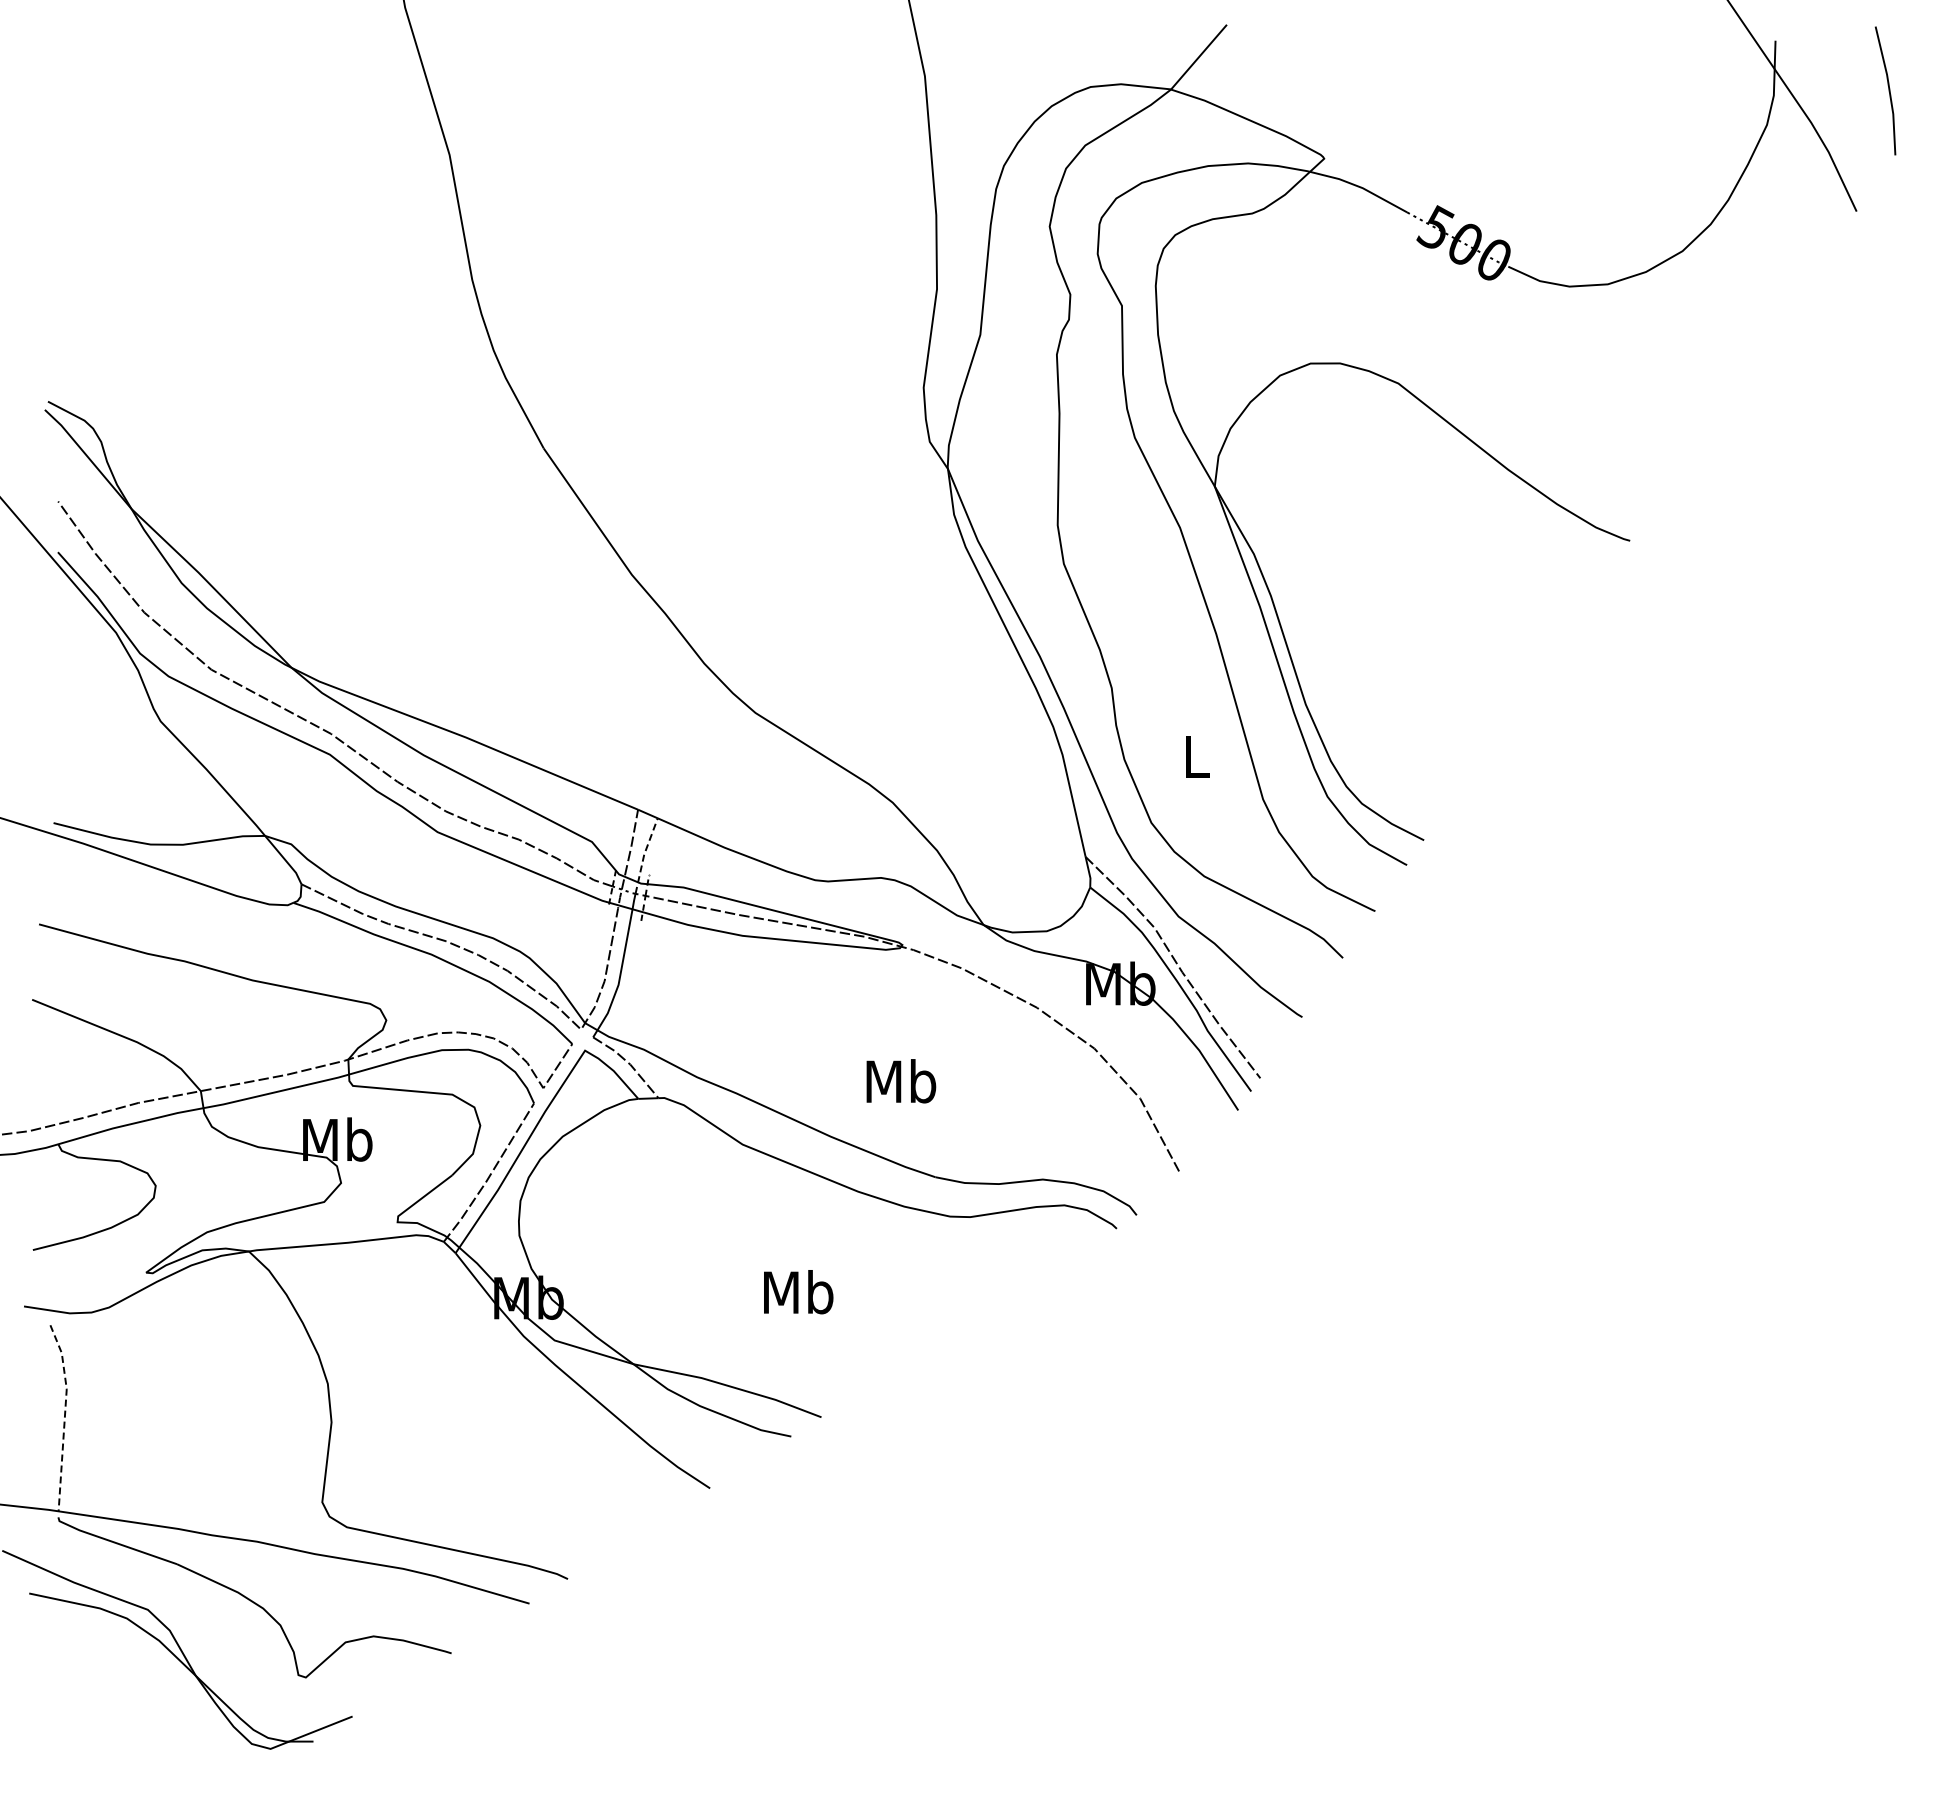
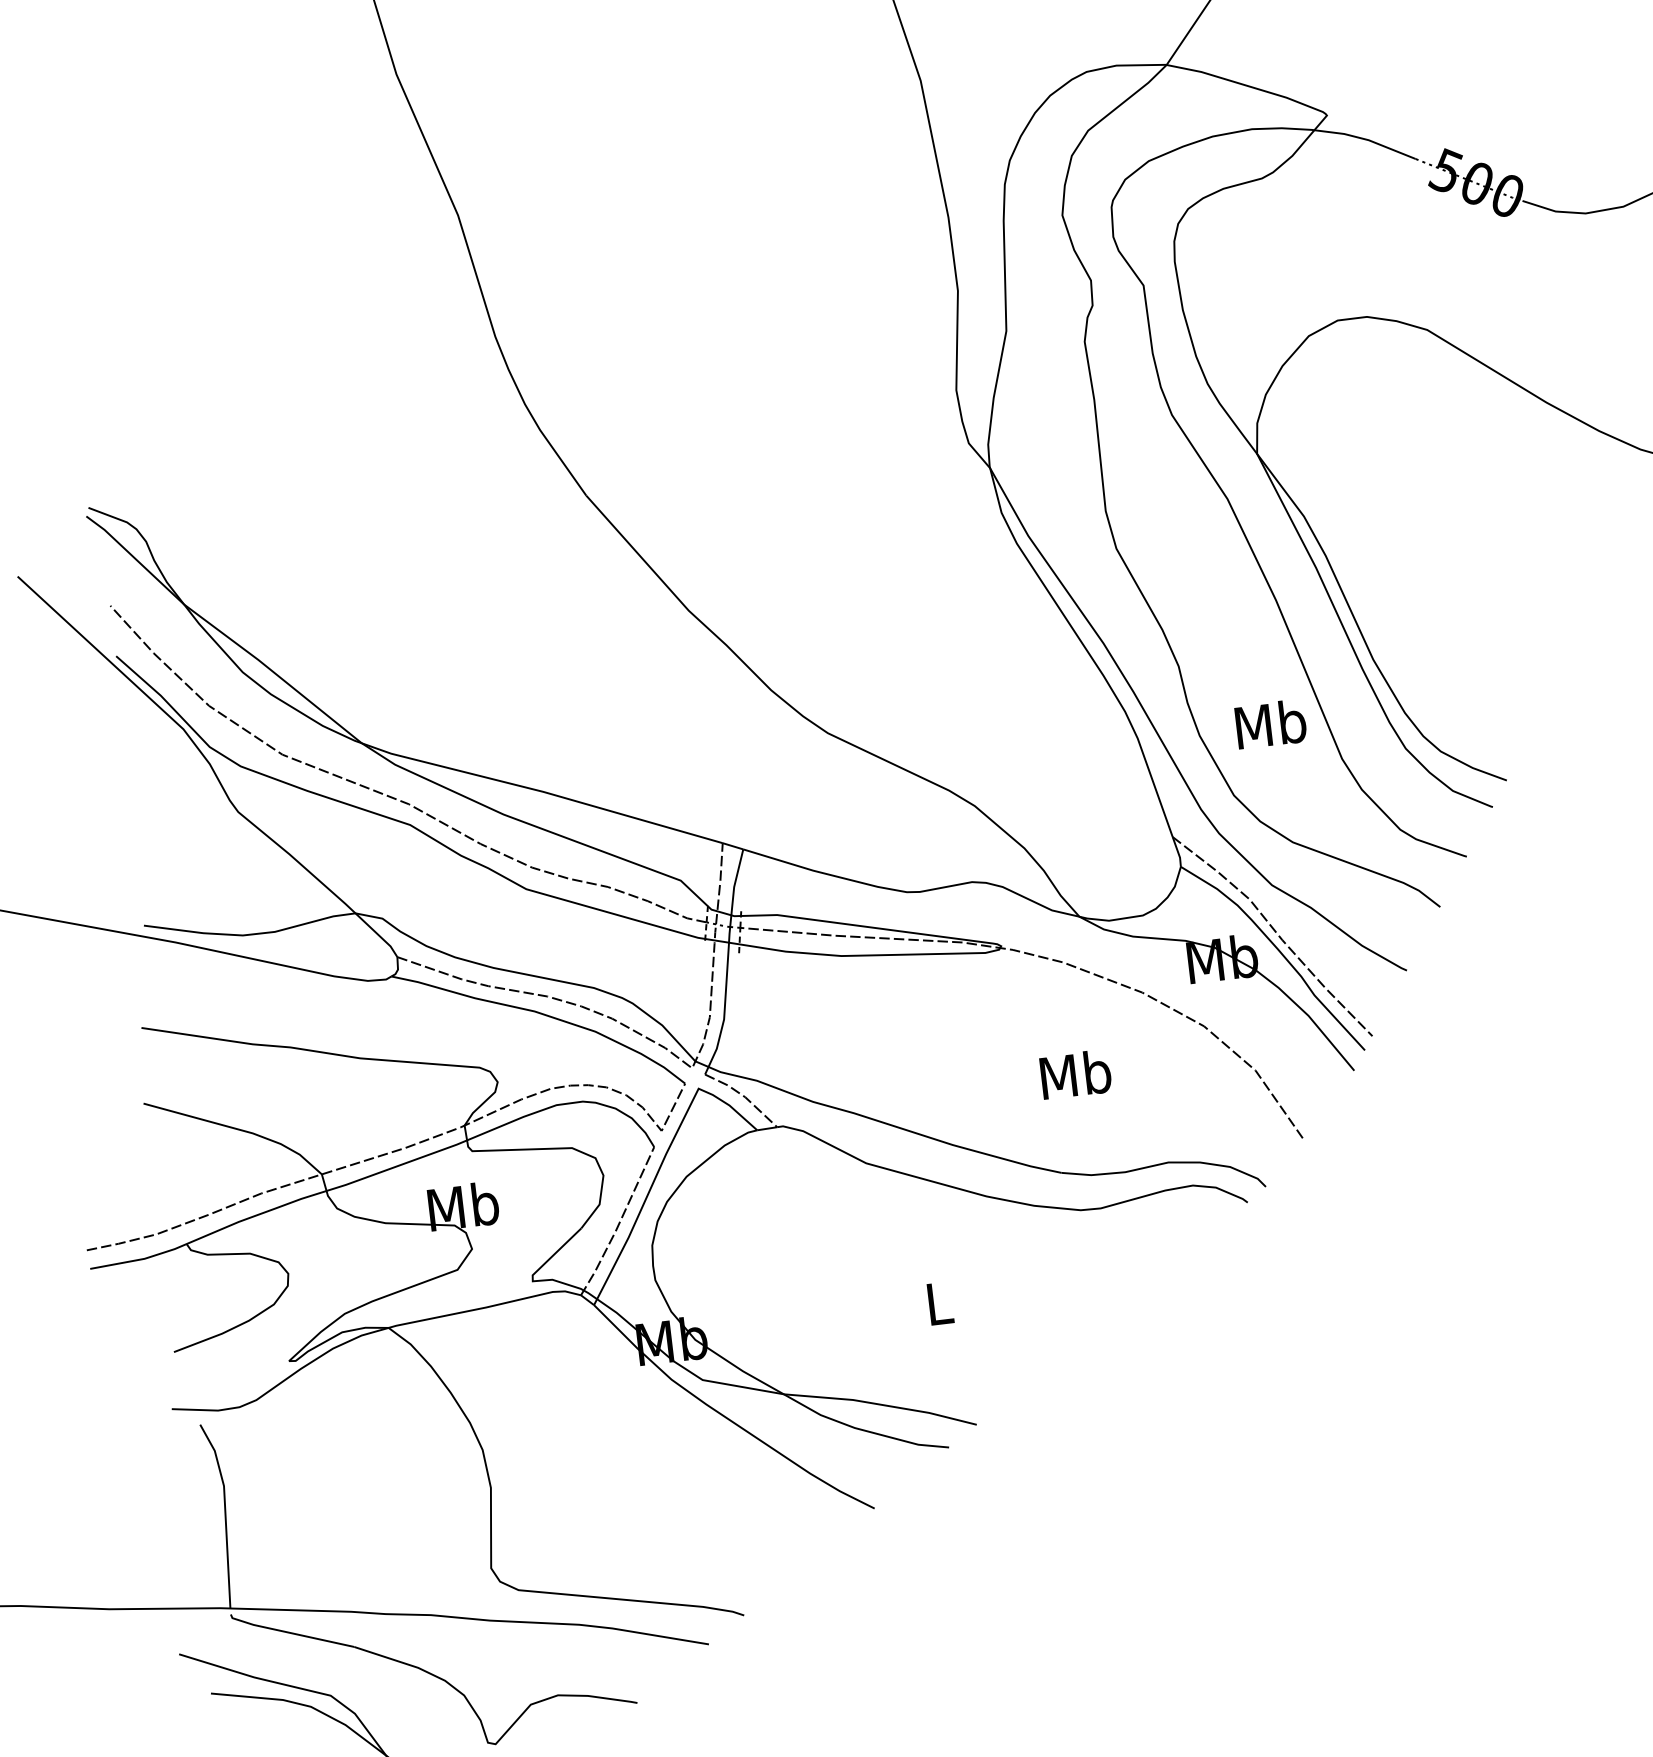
text: (1196, 756) -> (1270, 724), L -> Mb
line: (644, 854) -> (734, 886), dashed -> solid
text: (901, 1081) -> (1076, 1074), moved
text: (798, 1292) -> (939, 1303), Mb -> L
line: (64, 1415) -> (224, 1512), dashed -> solid

